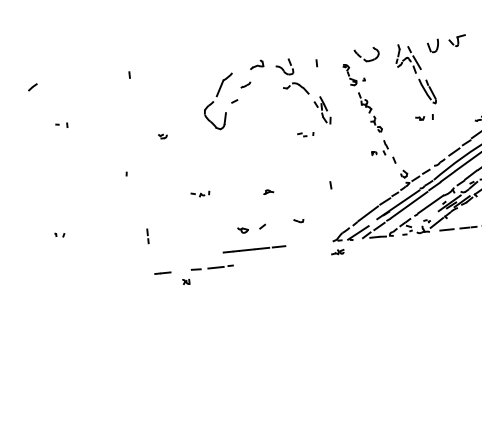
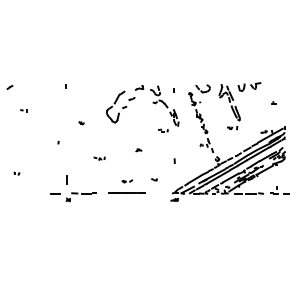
part: (268, 192) -> (138, 150), moved
part: (252, 228) -> (127, 181), size x0.62
part: (194, 276) -> (73, 197), moved

